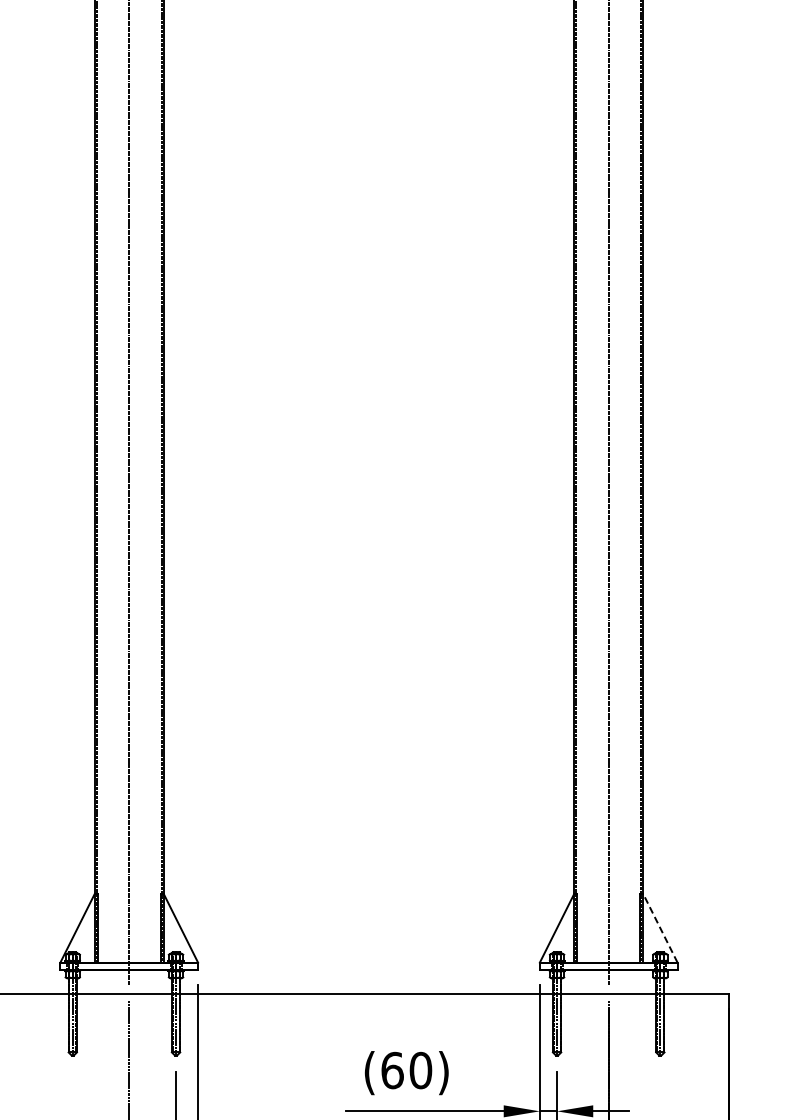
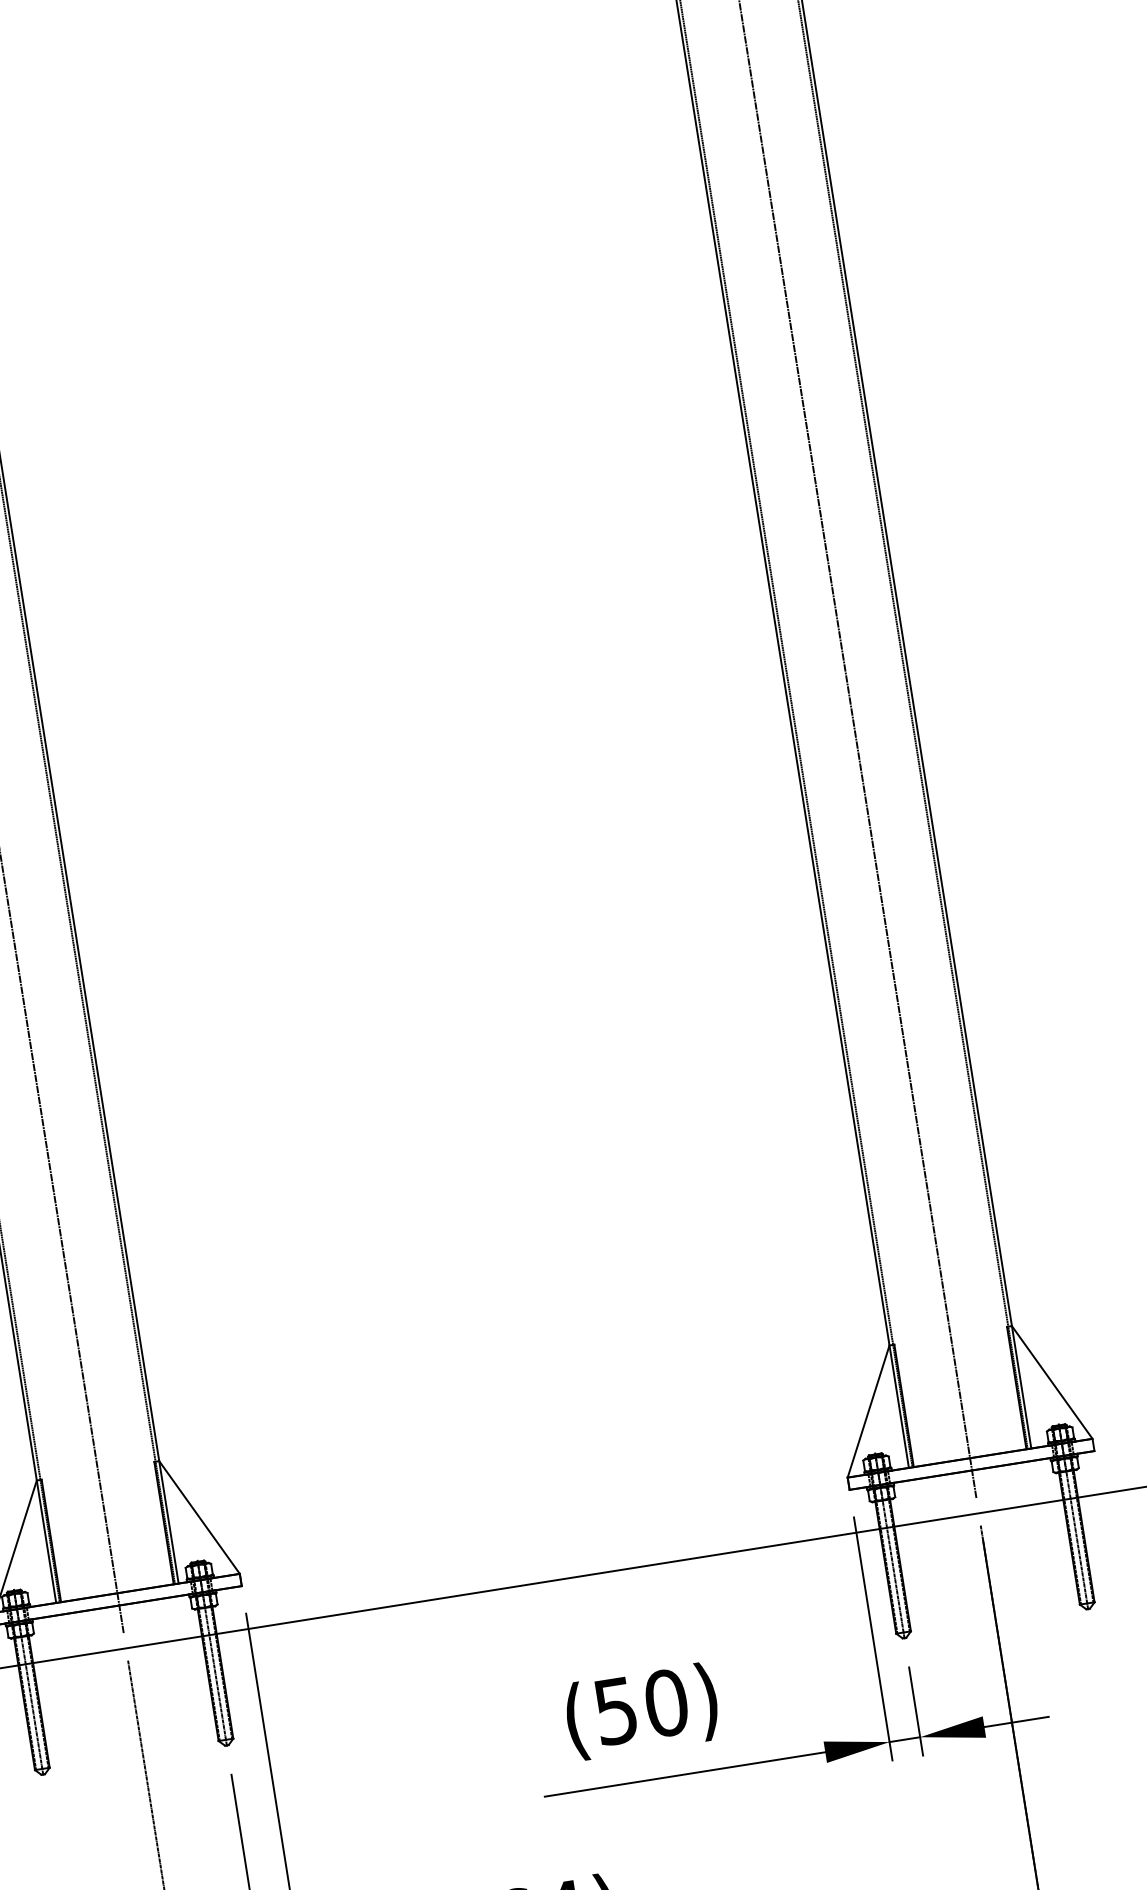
line: (660, 927) -> (1052, 1381), dashed -> solid
text: (392, 1070) -> (615, 1710), (60) -> (50)

